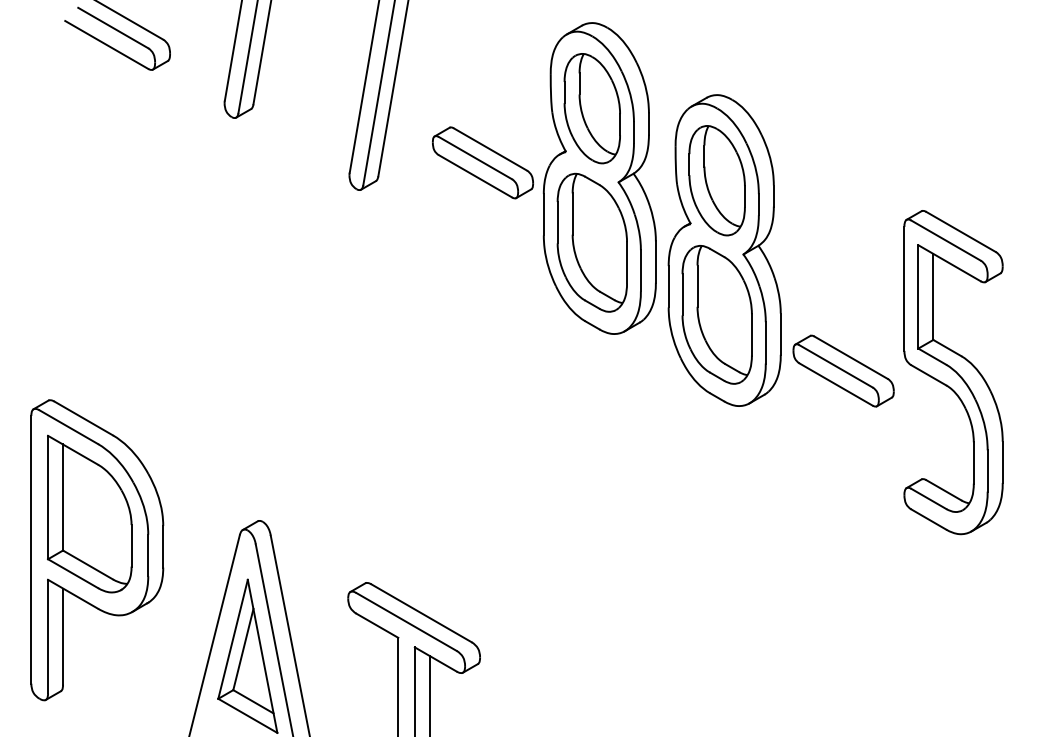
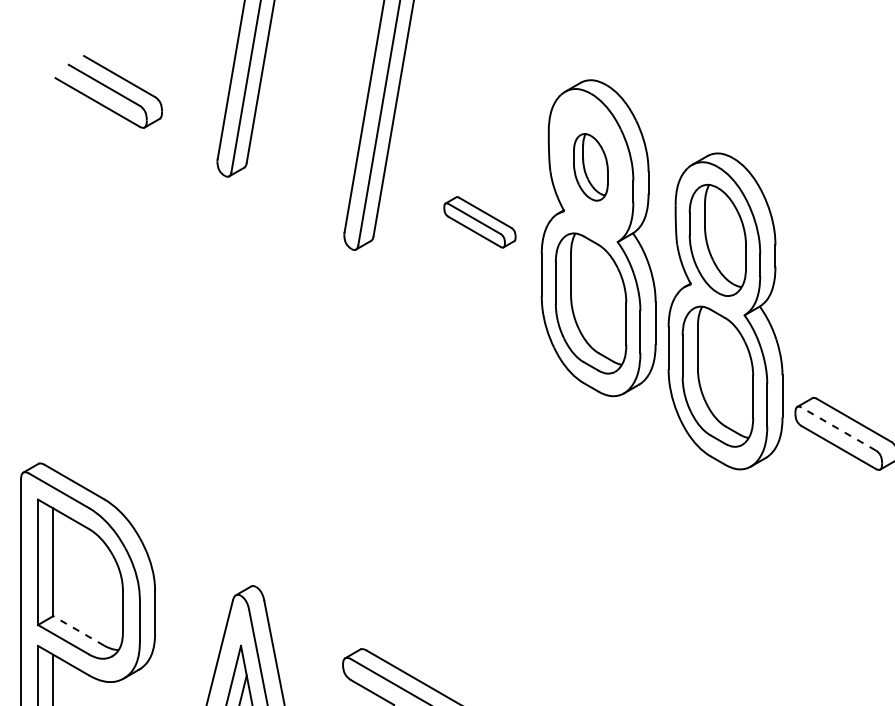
part: (591, 108) -> (590, 167), size x0.6
part: (482, 162) -> (479, 221), size x0.7
line: (835, 366) -> (838, 429), solid -> dashed
line: (88, 565) -> (79, 631), solid -> dashed

